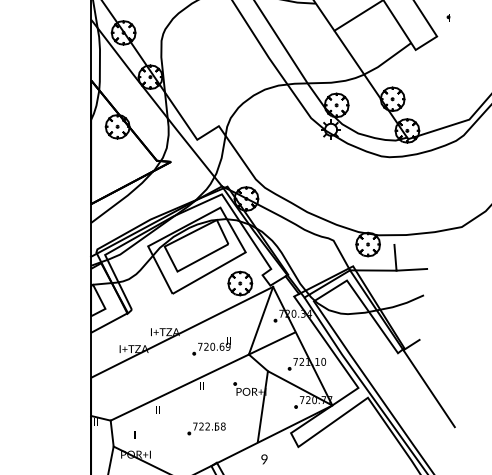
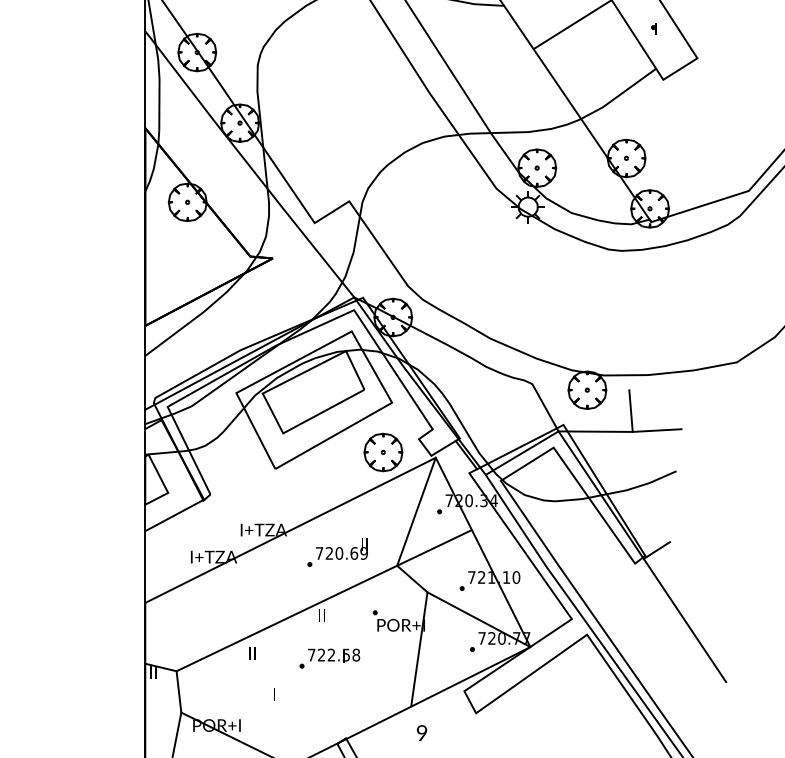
part: (448, 17) -> (653, 27), moved
part: (206, 428) -> (329, 658), moved
text: (134, 434) -> (273, 693), moved

